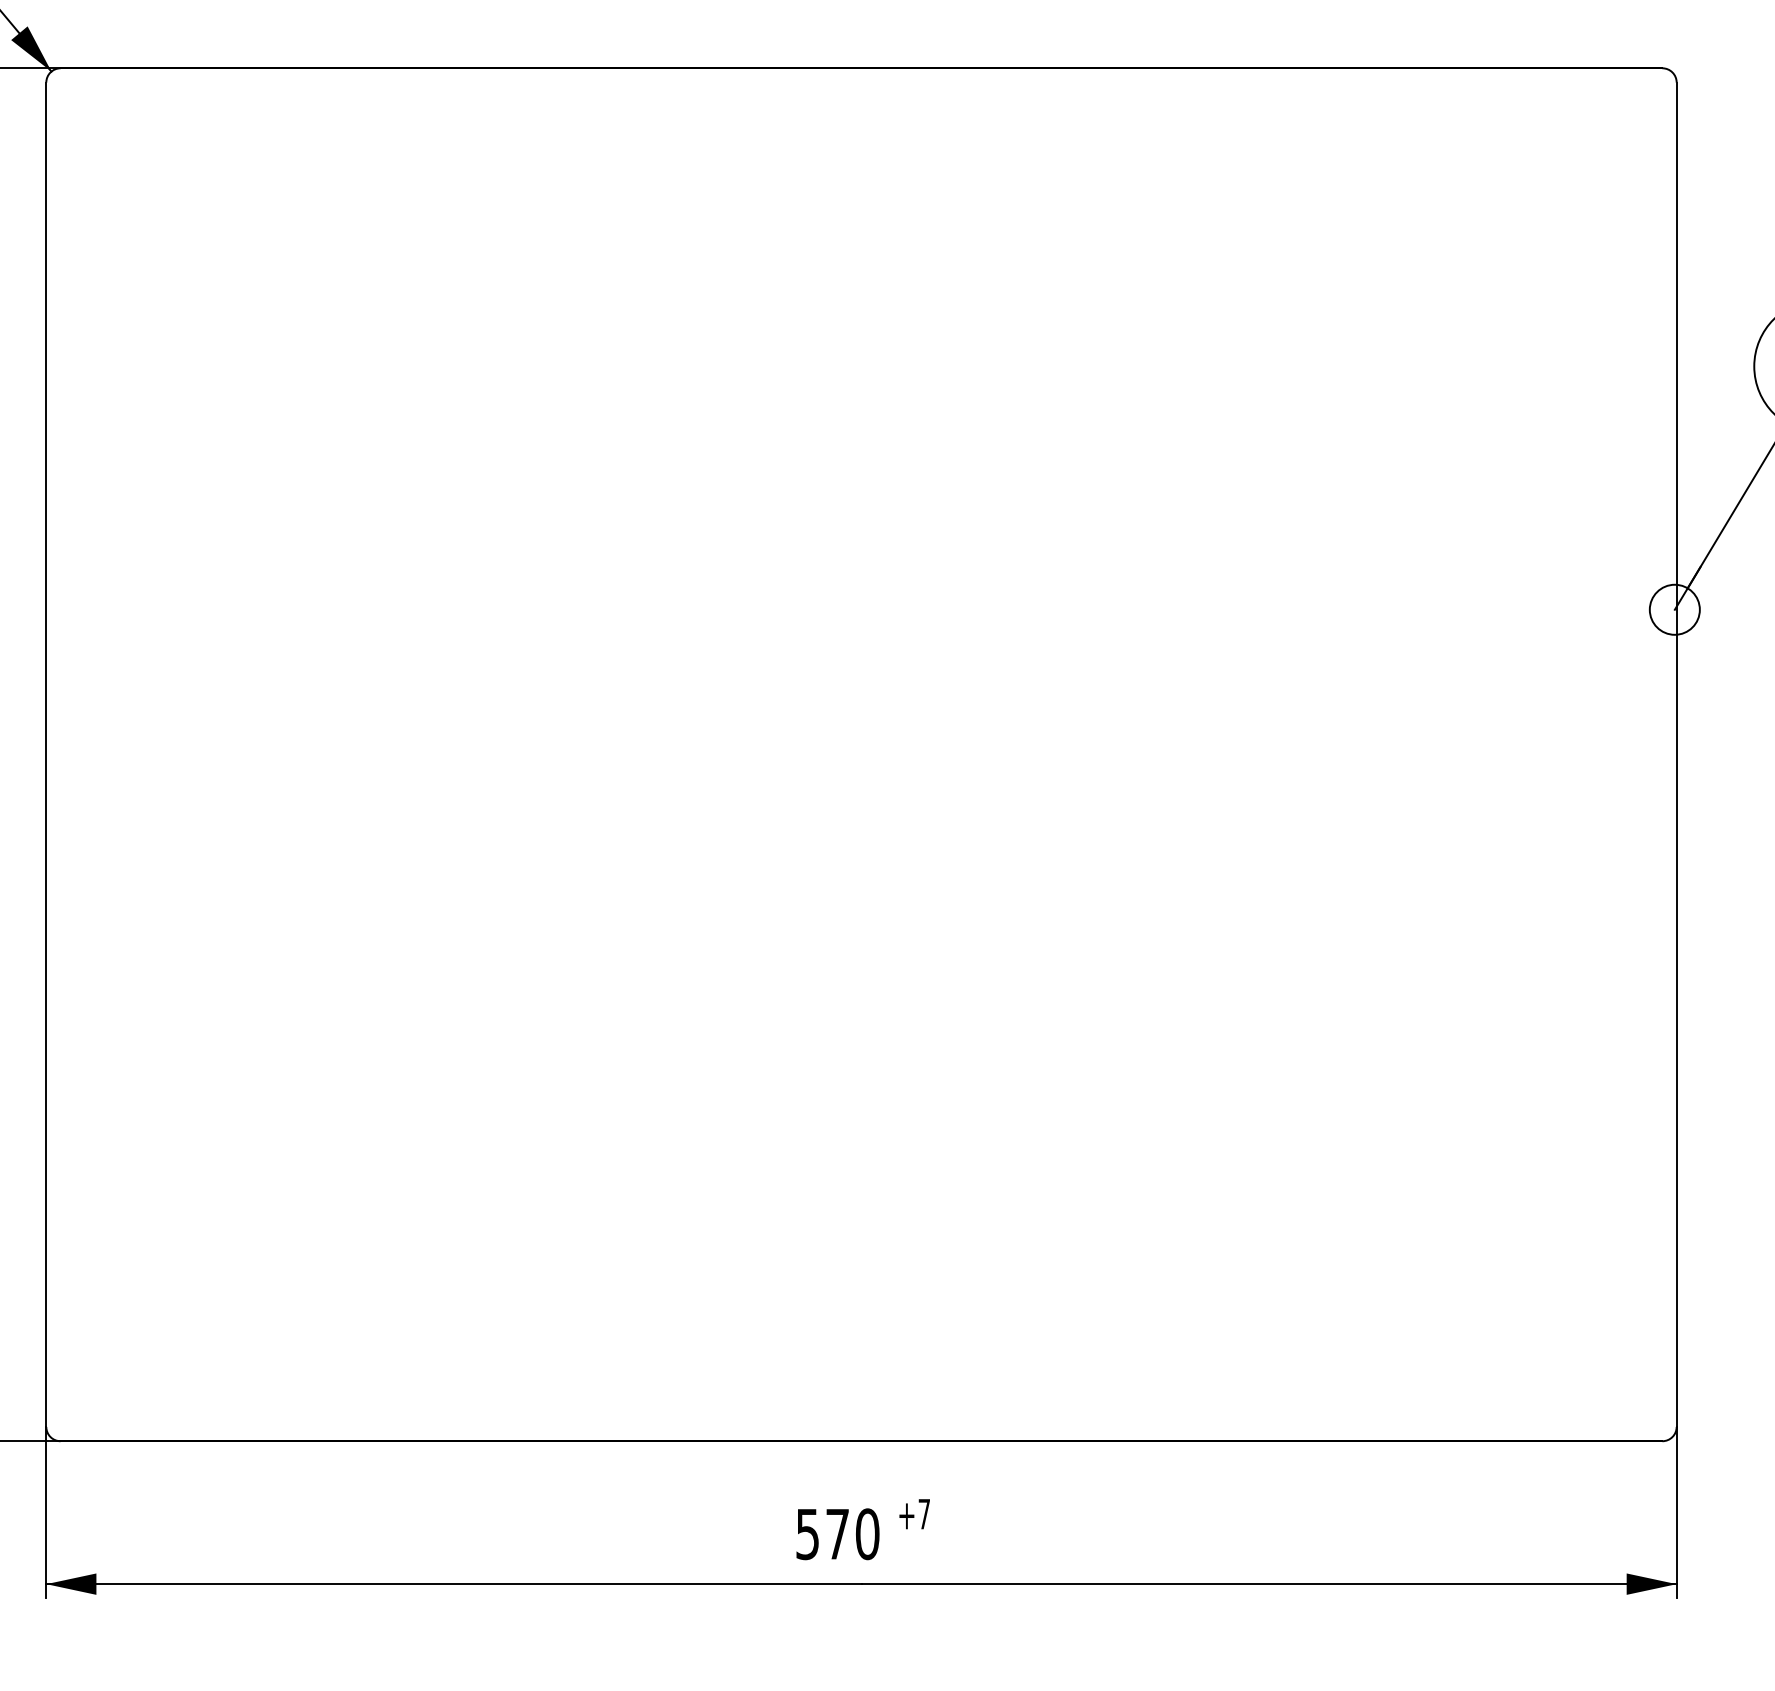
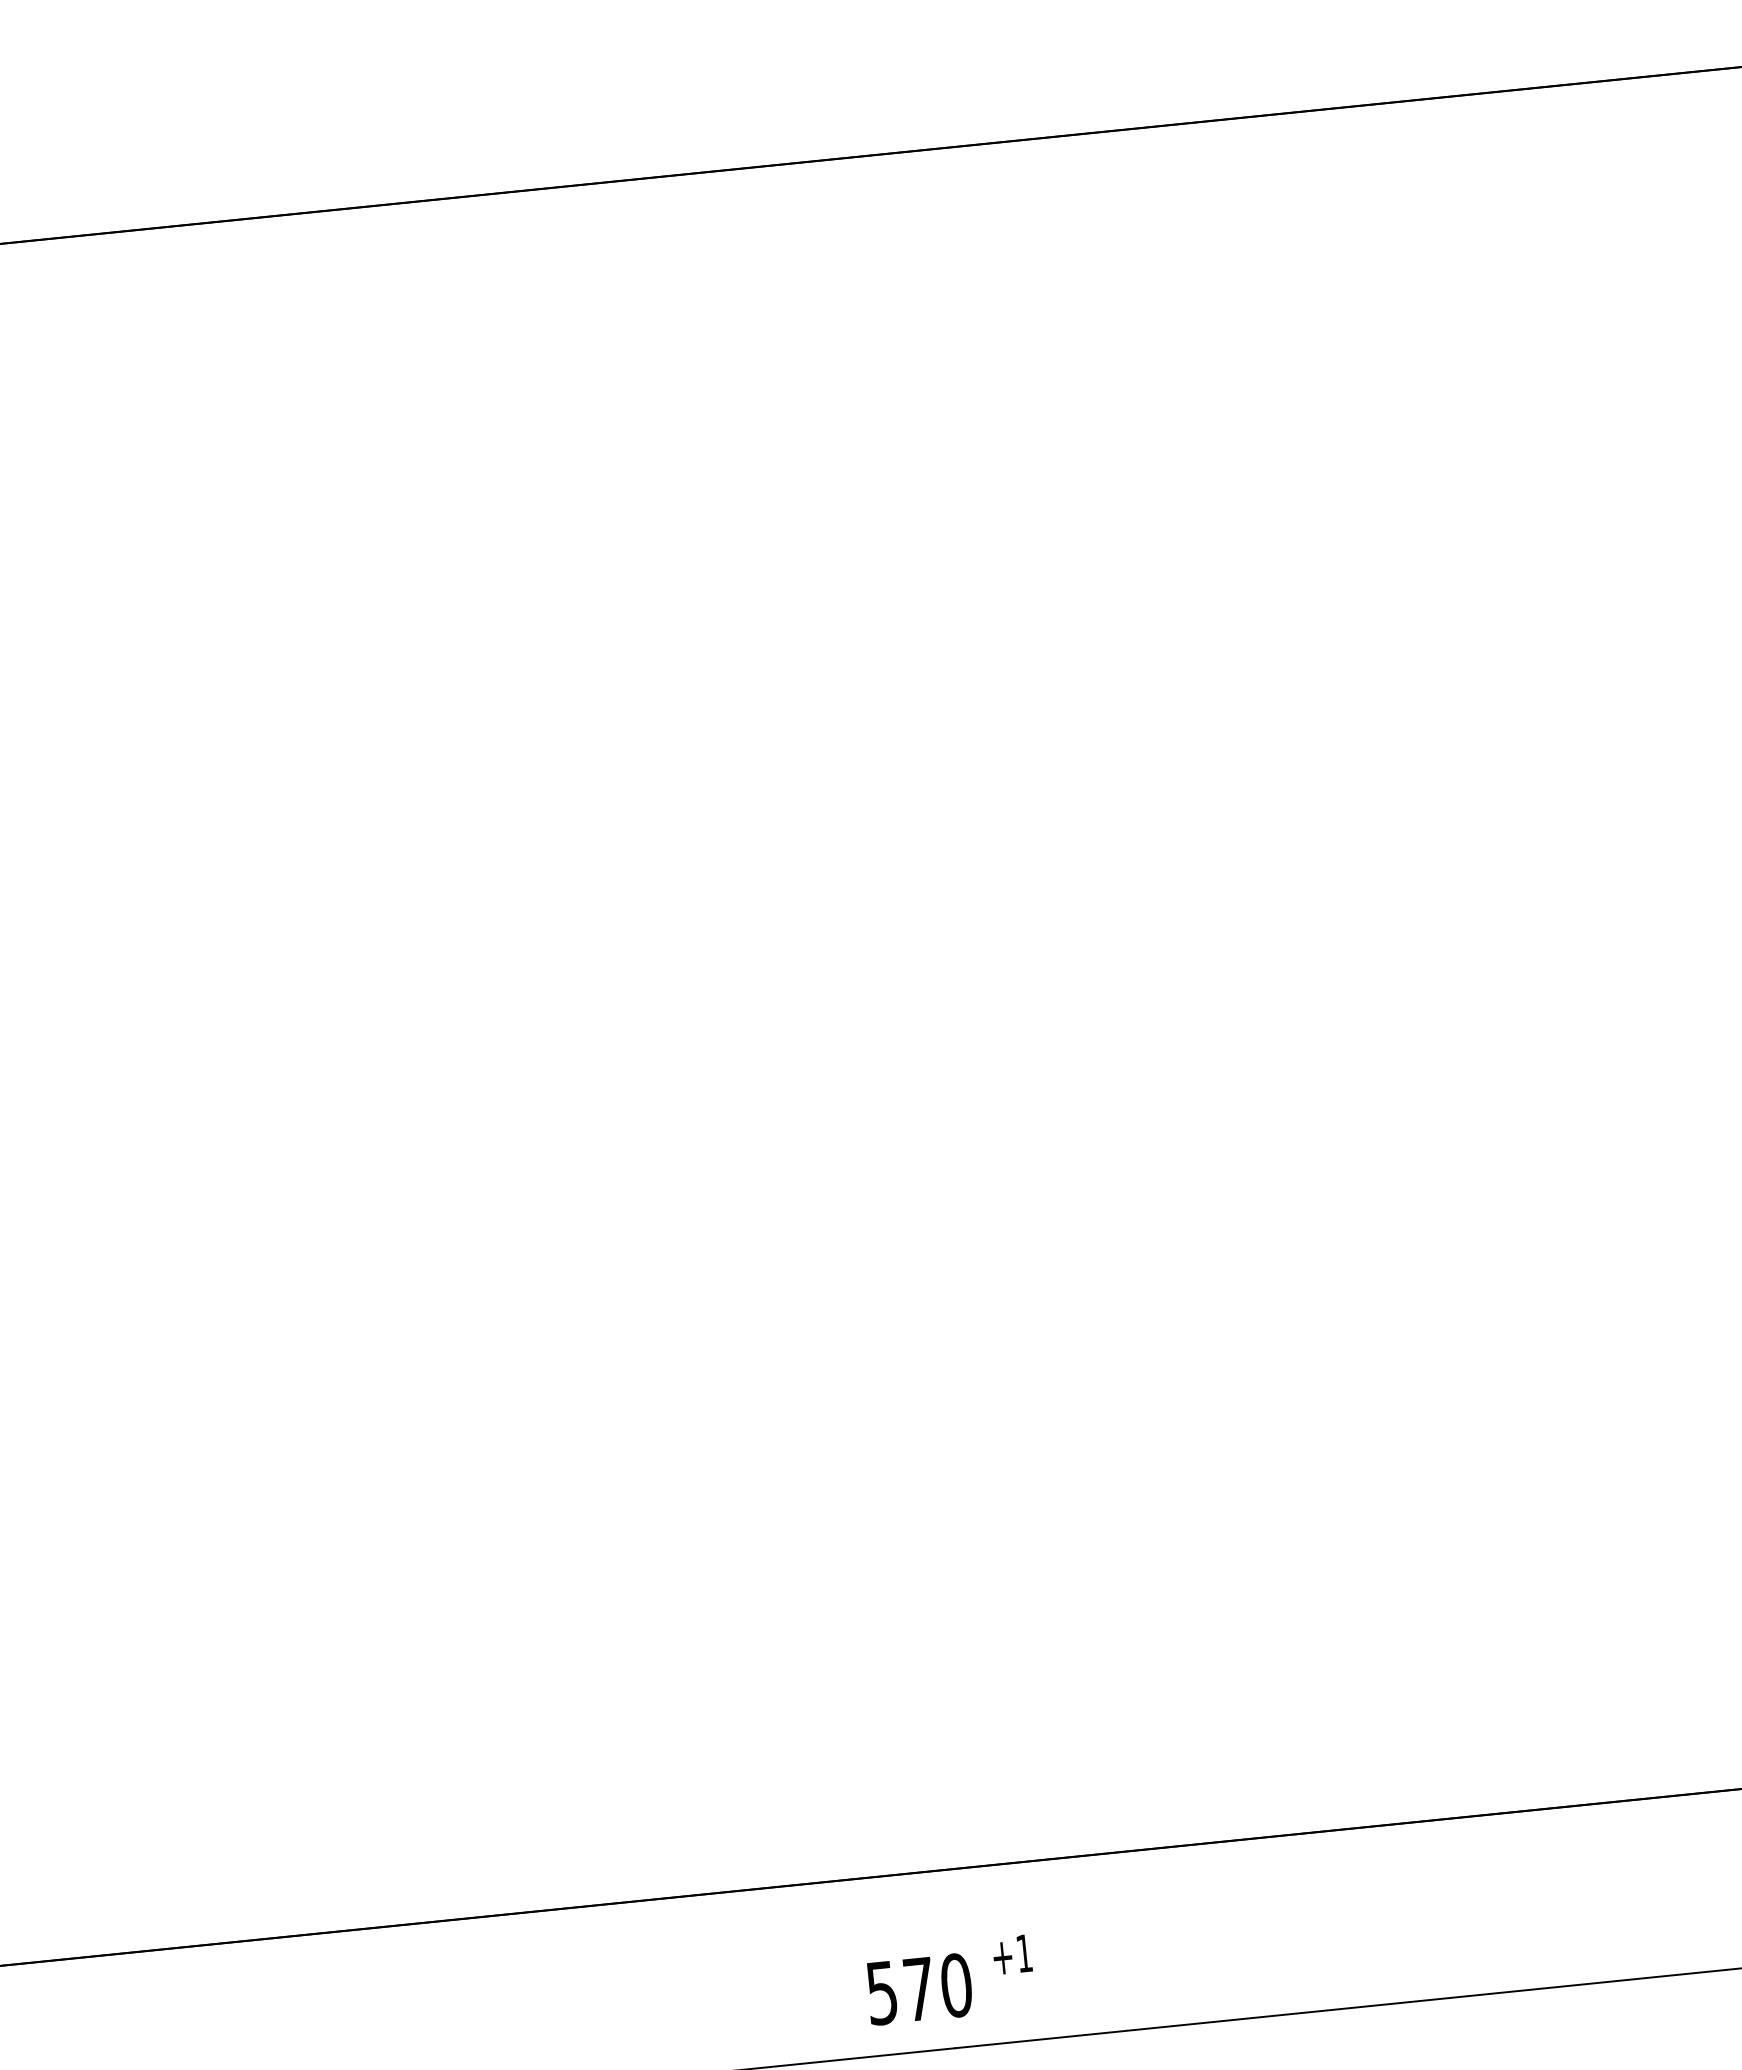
text: (923, 1514) -> (1023, 1953), +7 -> +1

